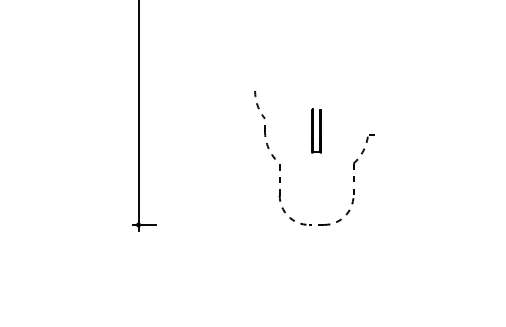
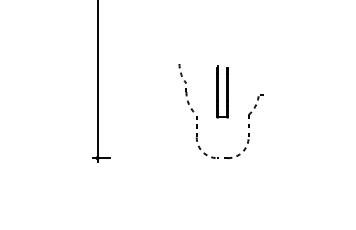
part: (316, 130) -> (222, 91), size x1.67

